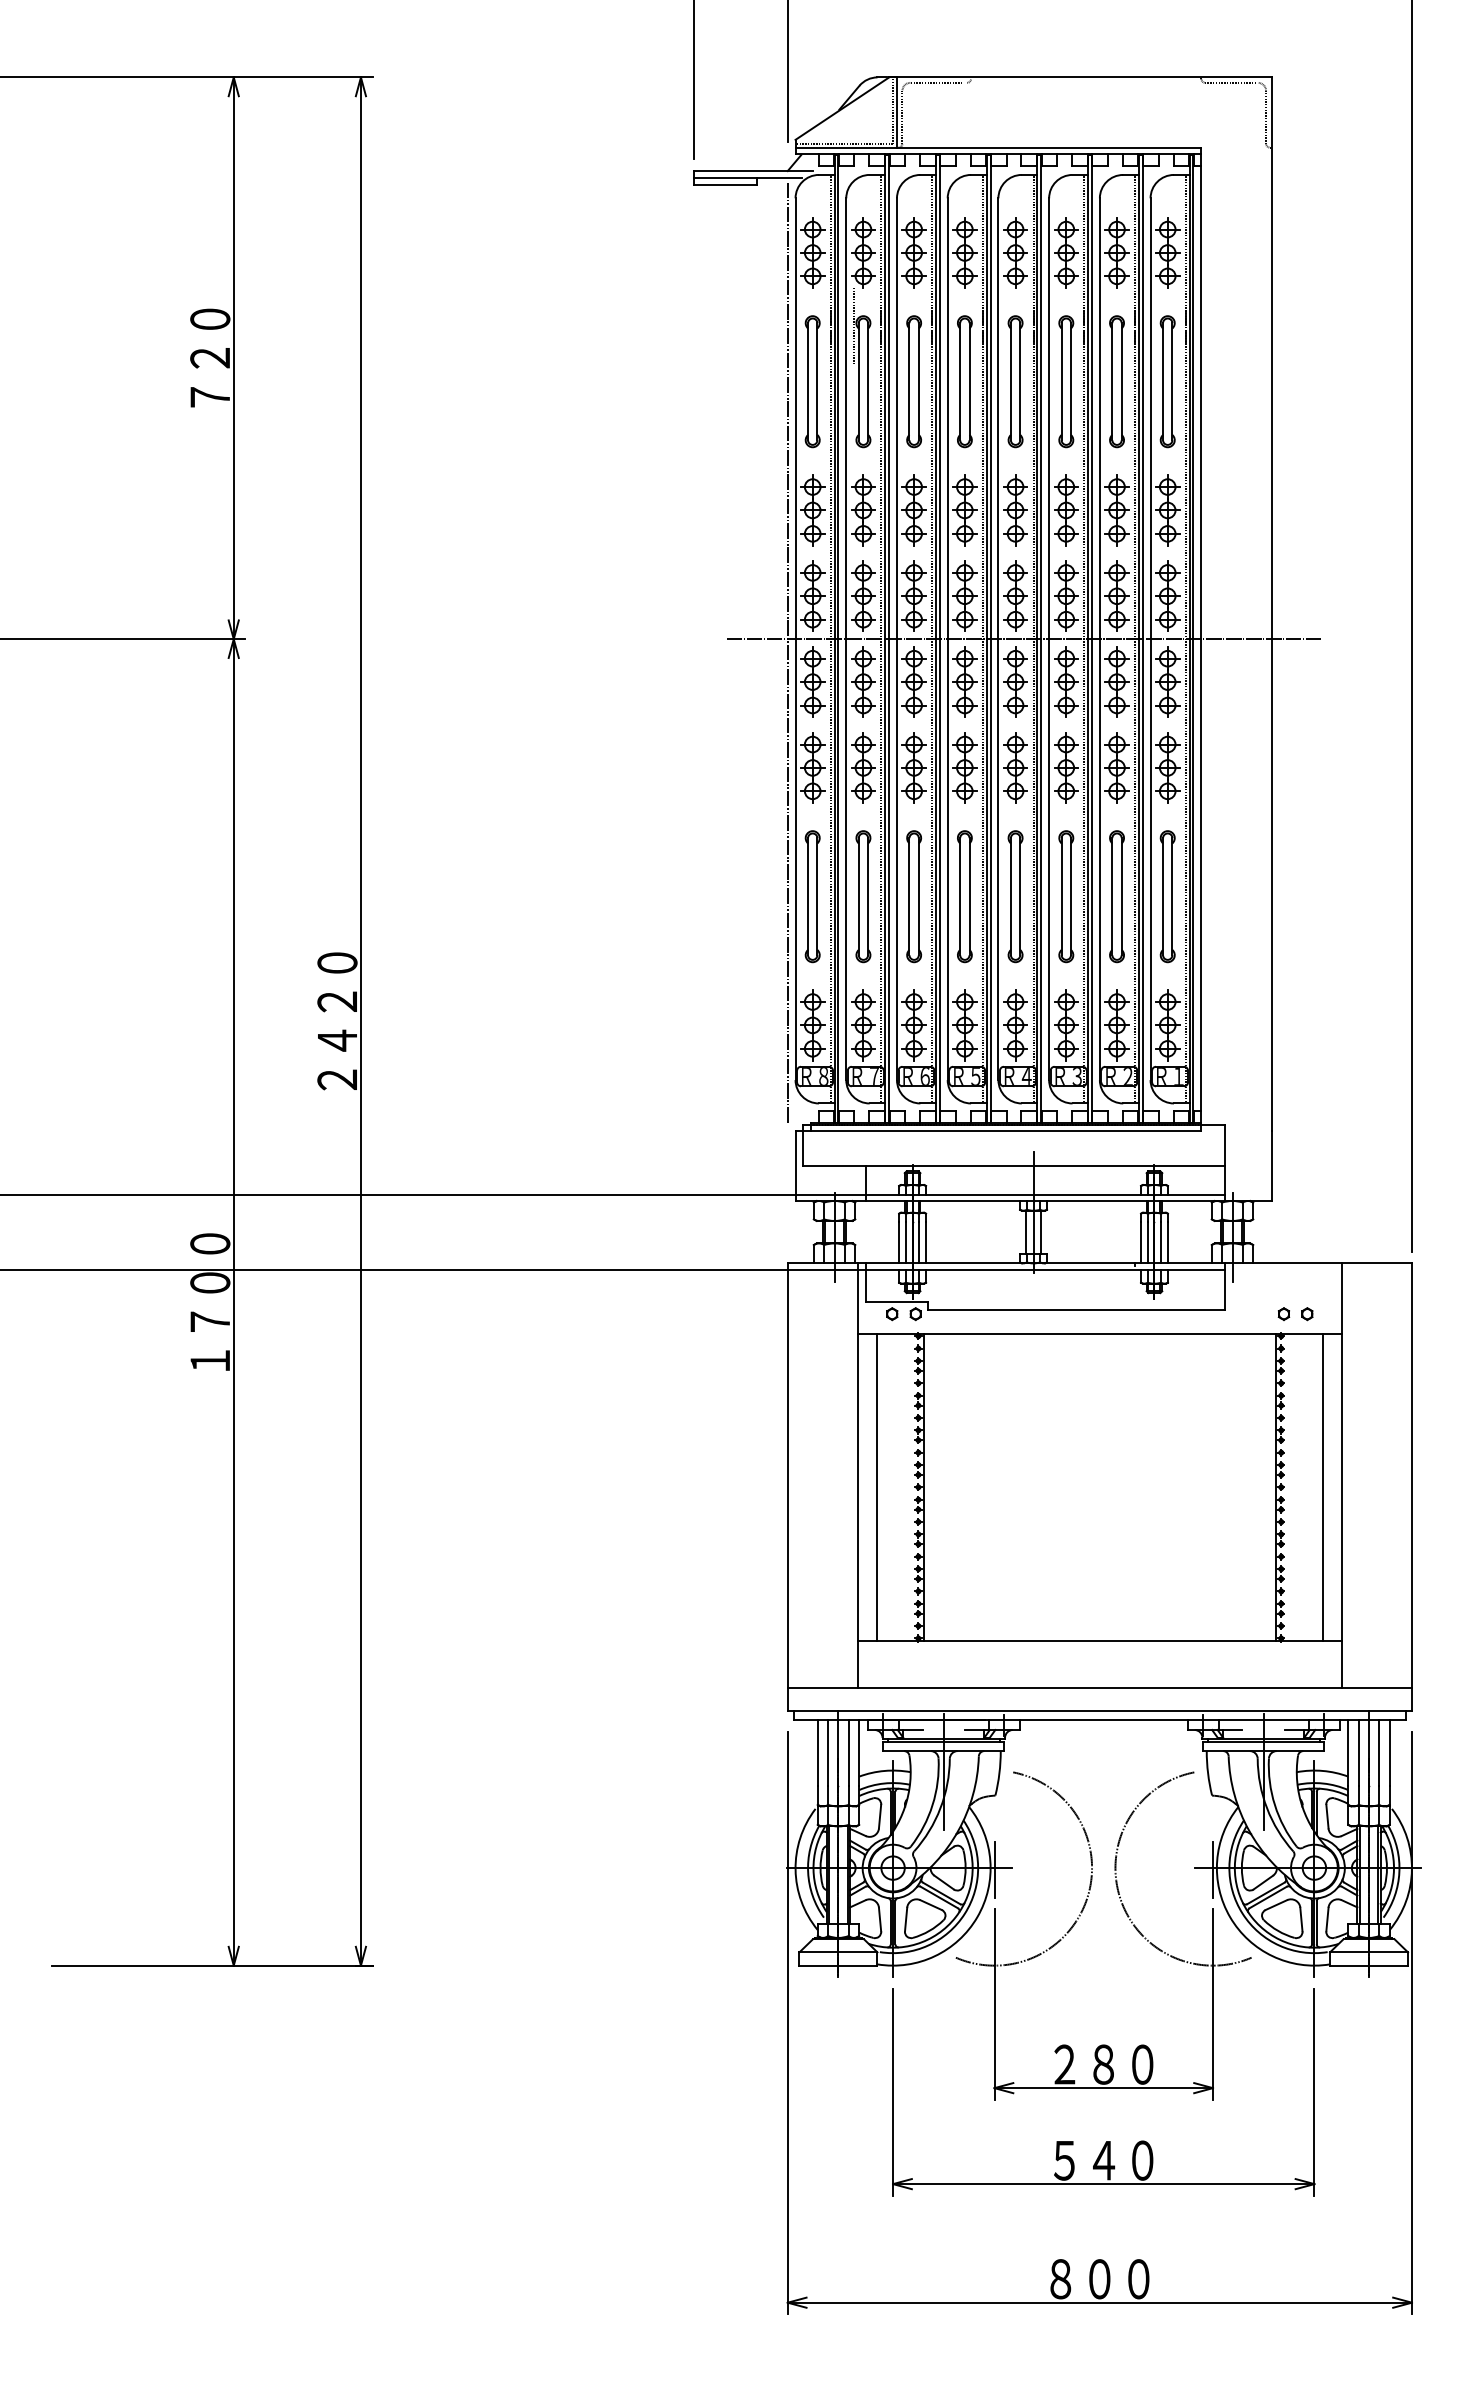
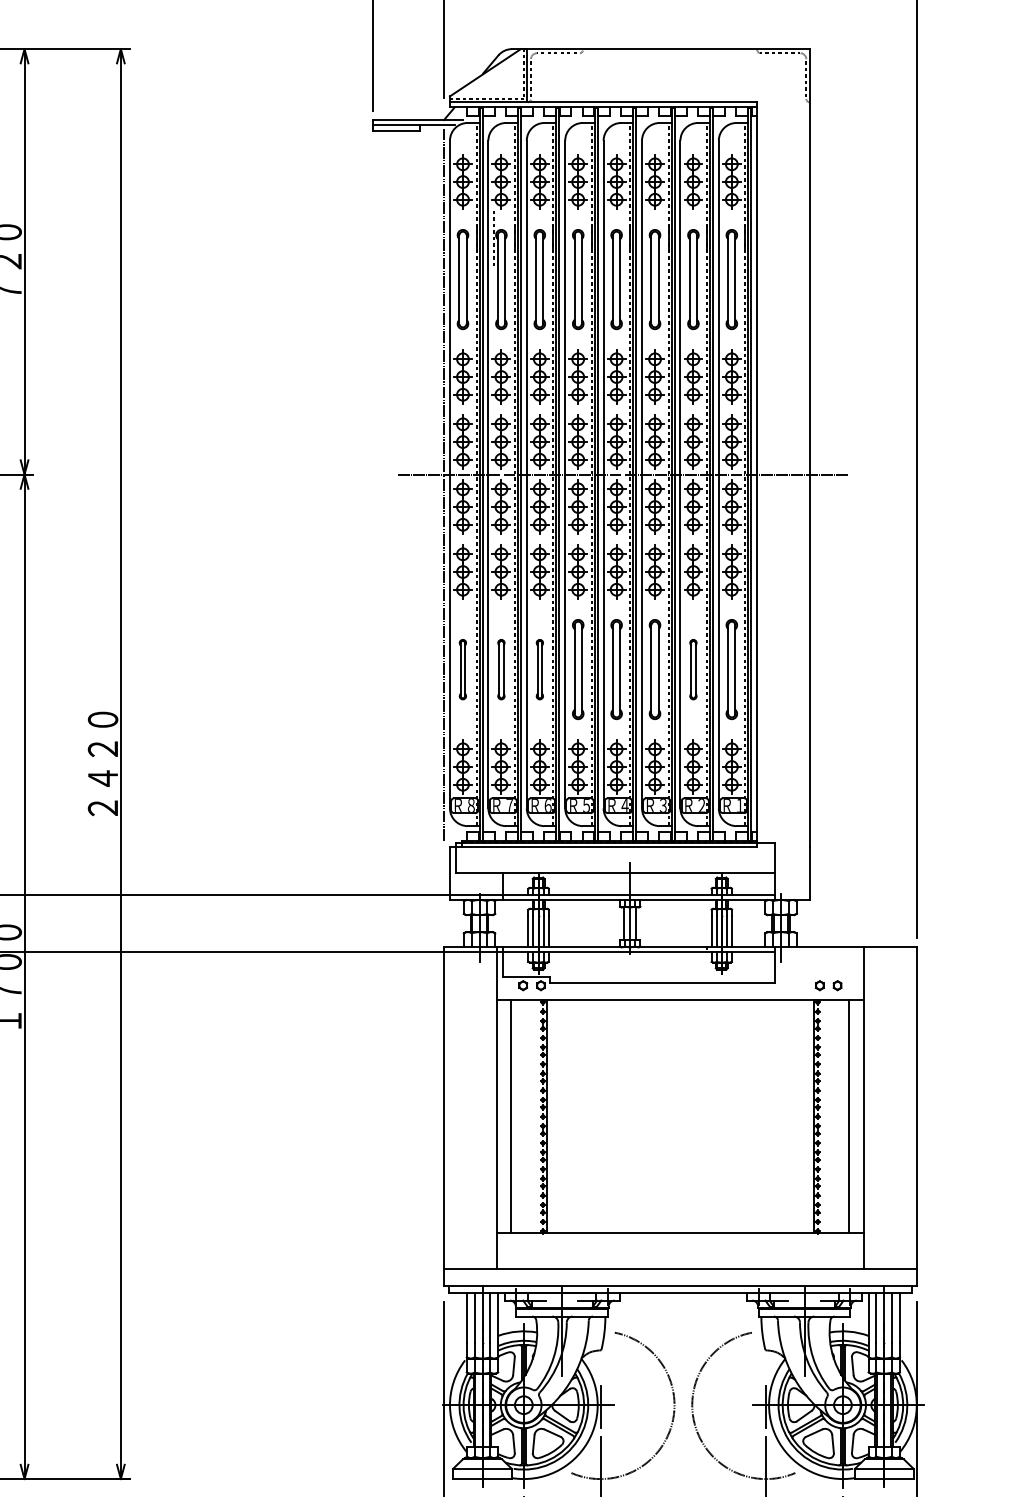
part: (812, 896) -> (462, 669), size x0.6
part: (863, 896) -> (501, 669), size x0.6
part: (914, 896) -> (540, 669), size x0.6
part: (1116, 896) -> (693, 669), size x0.6

